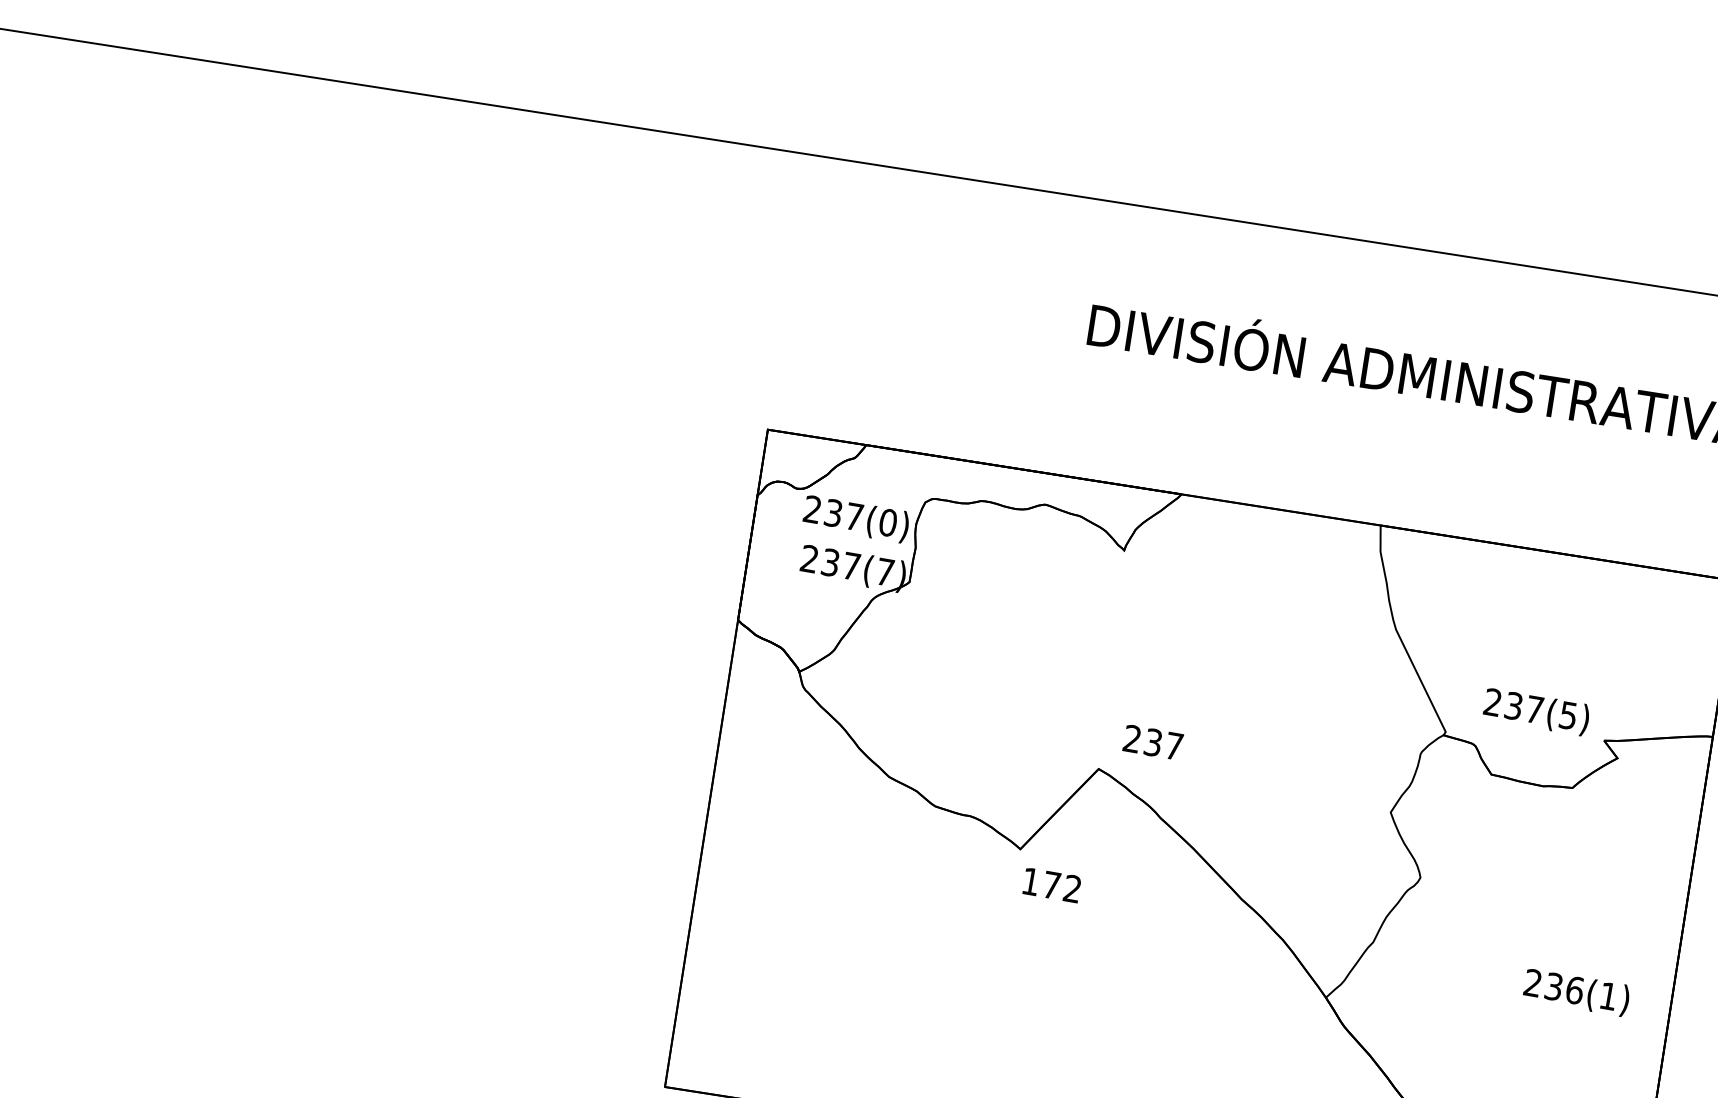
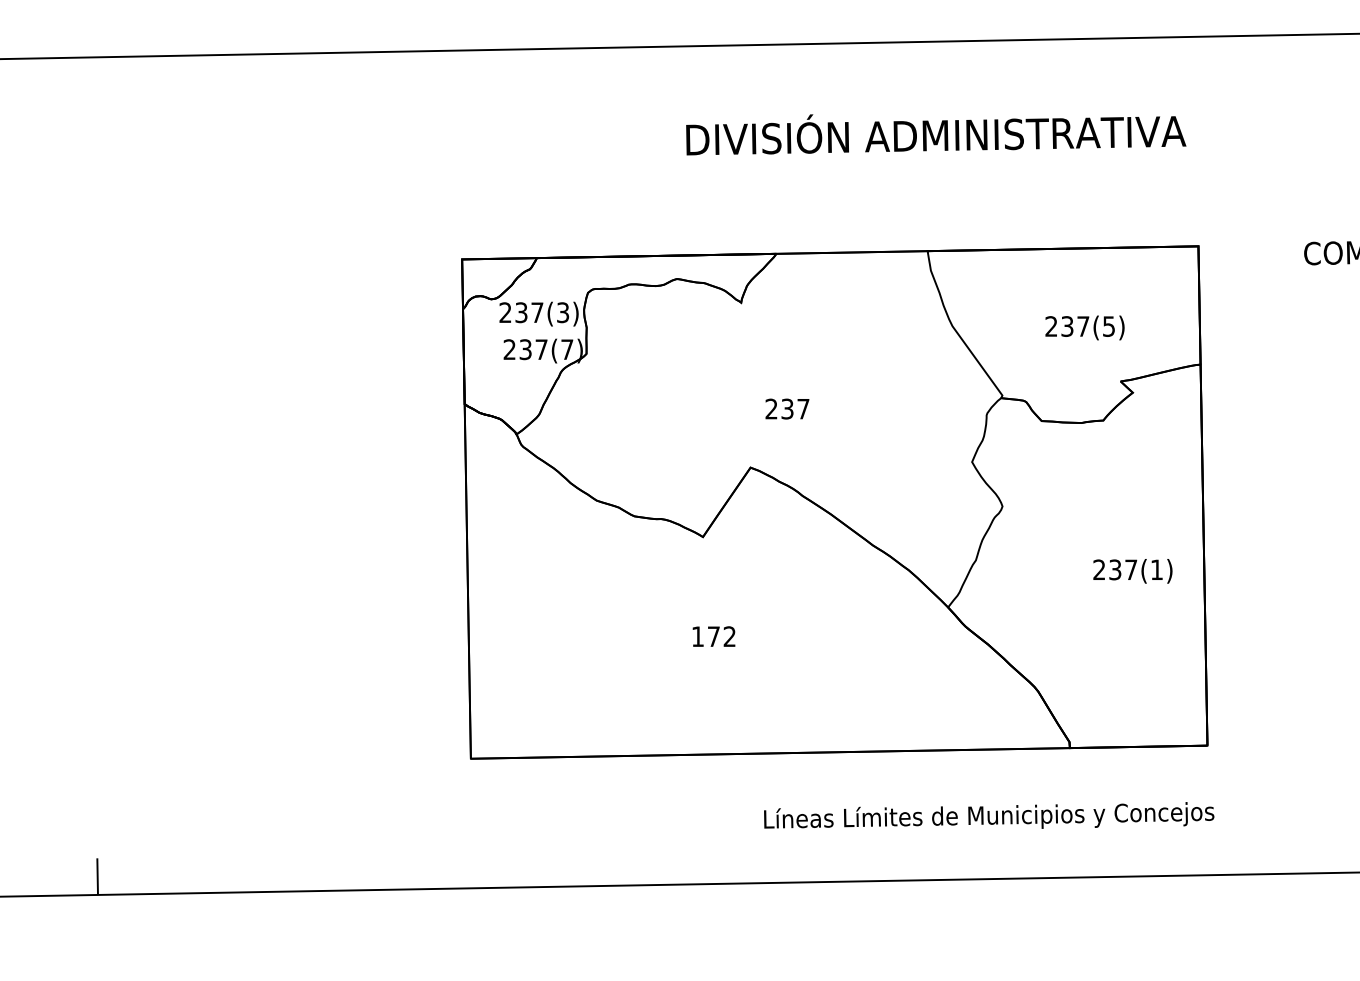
text: (887, 522) -> (562, 312), 237(0) -> 237(3)
text: (1536, 711) -> (1084, 327), moved
text: (1153, 741) -> (787, 408), moved
text: (1051, 884) -> (713, 636), moved
text: (1575, 989) -> (1131, 569), 236(1) -> 237(1)

